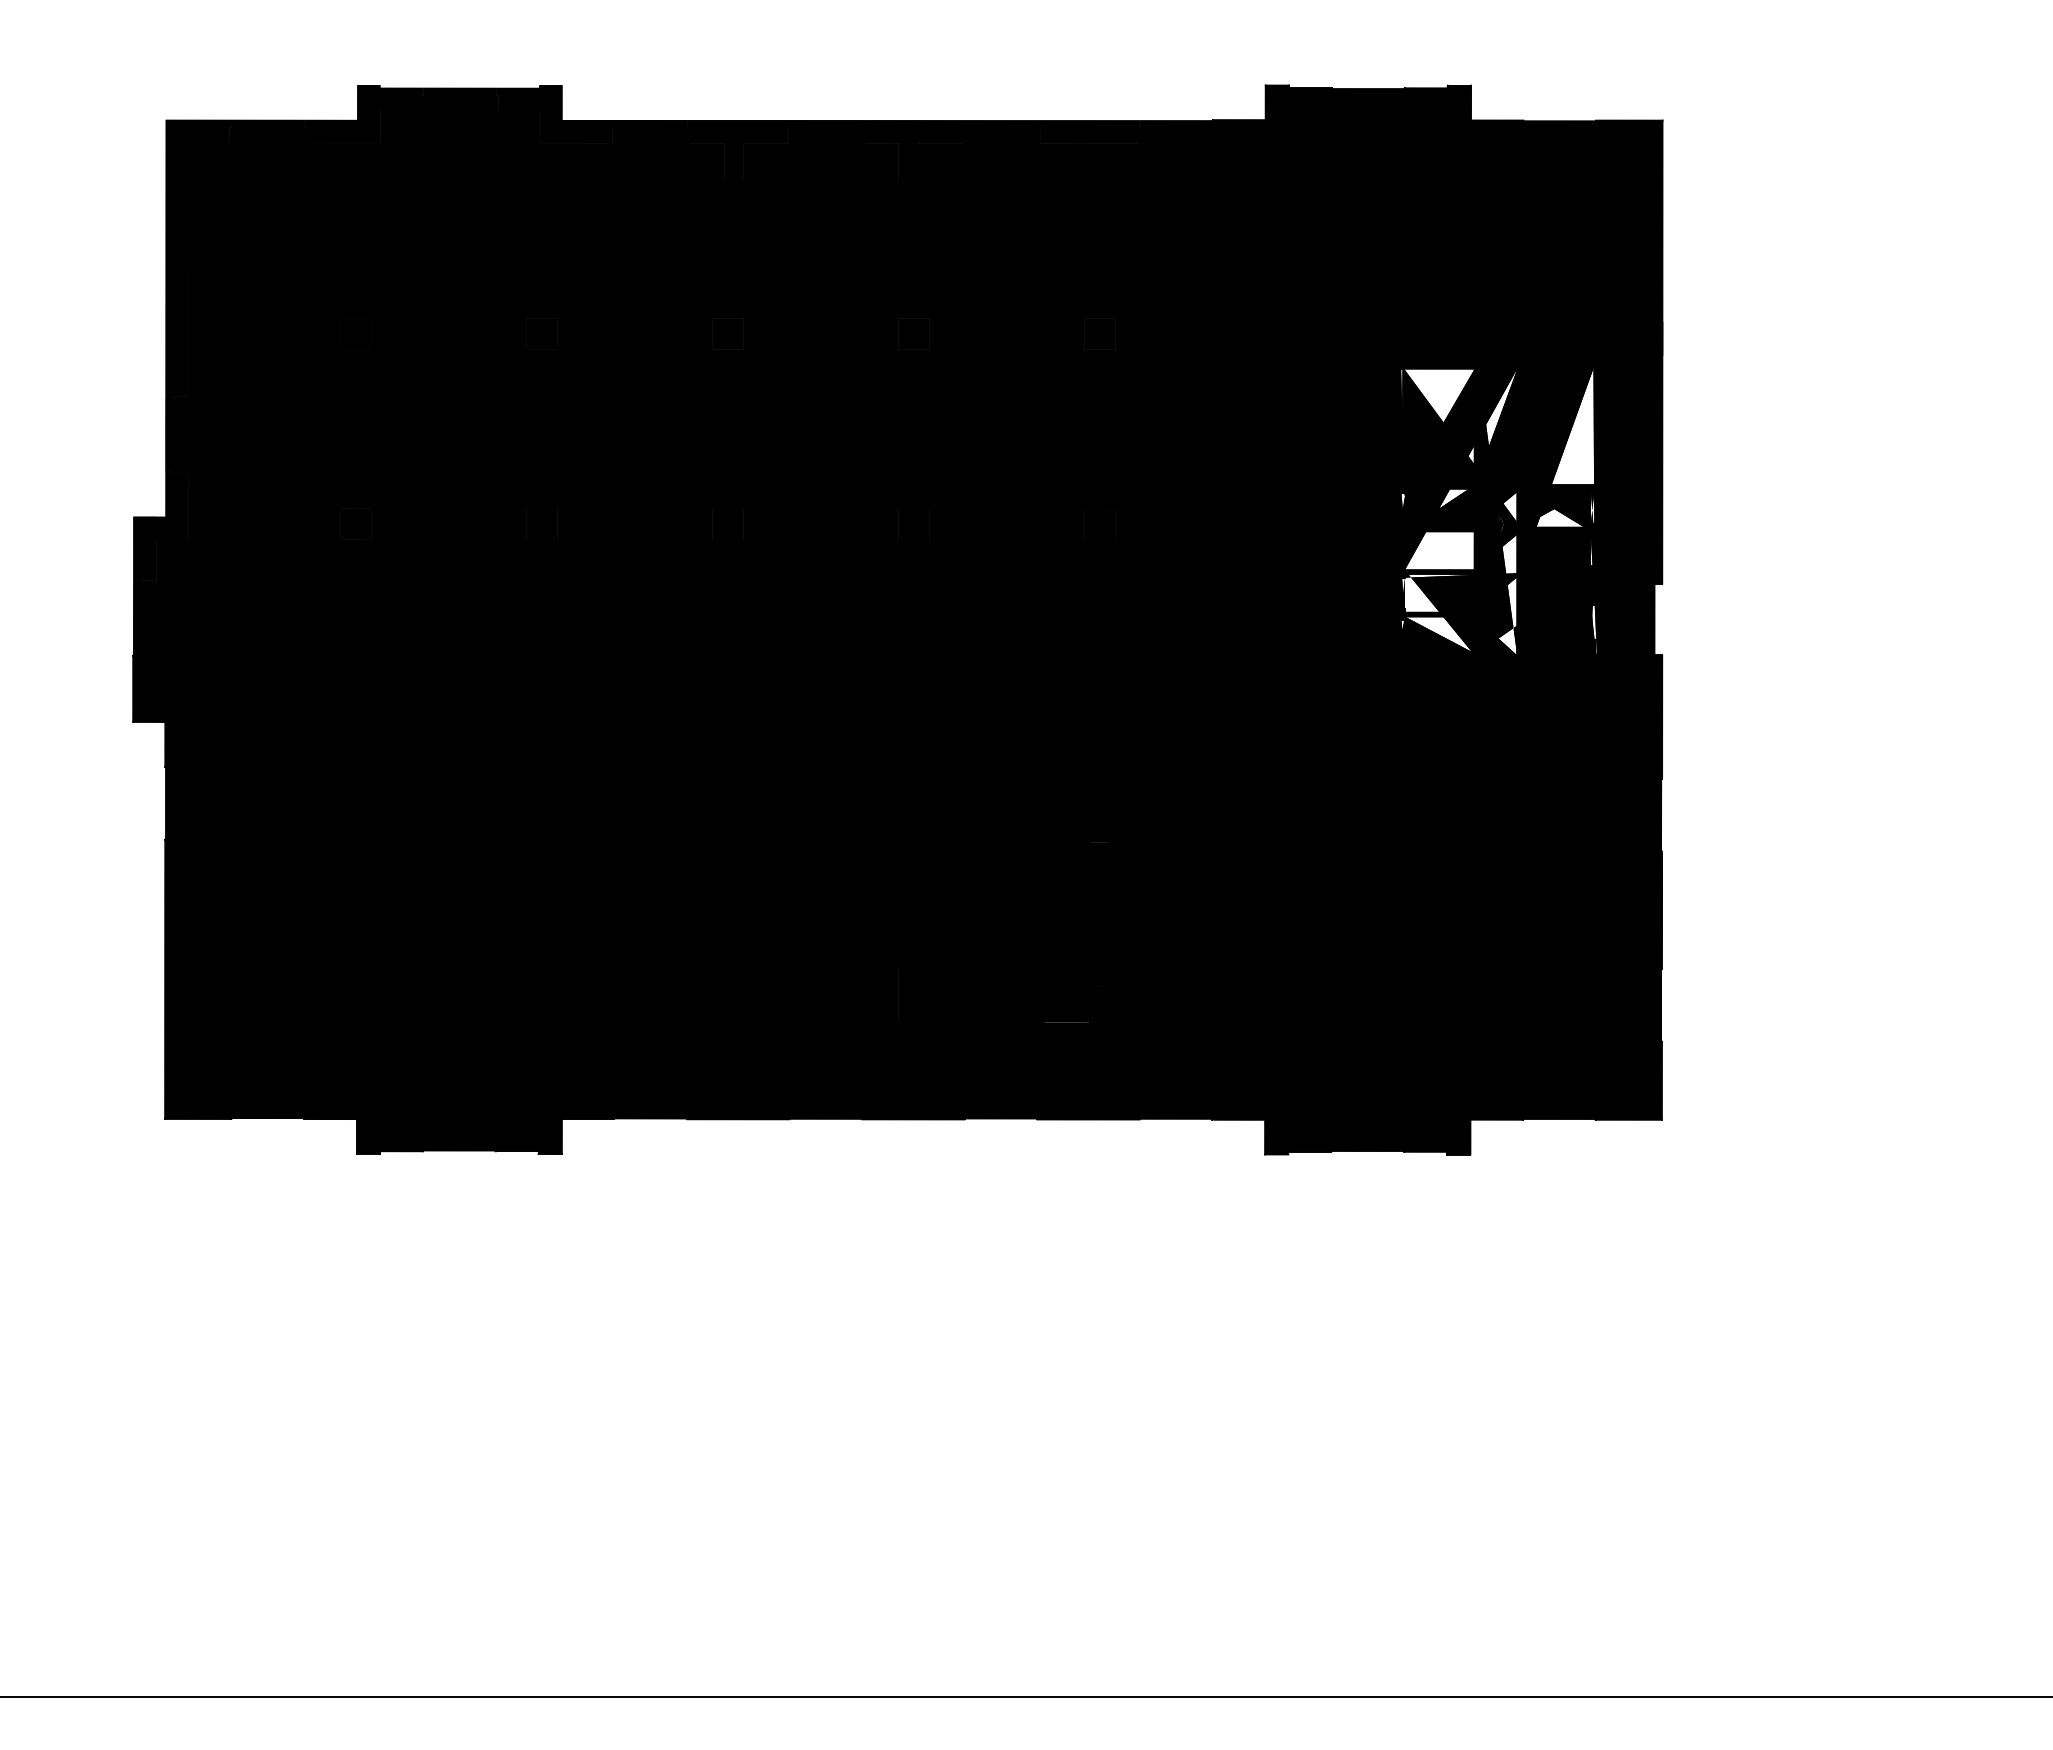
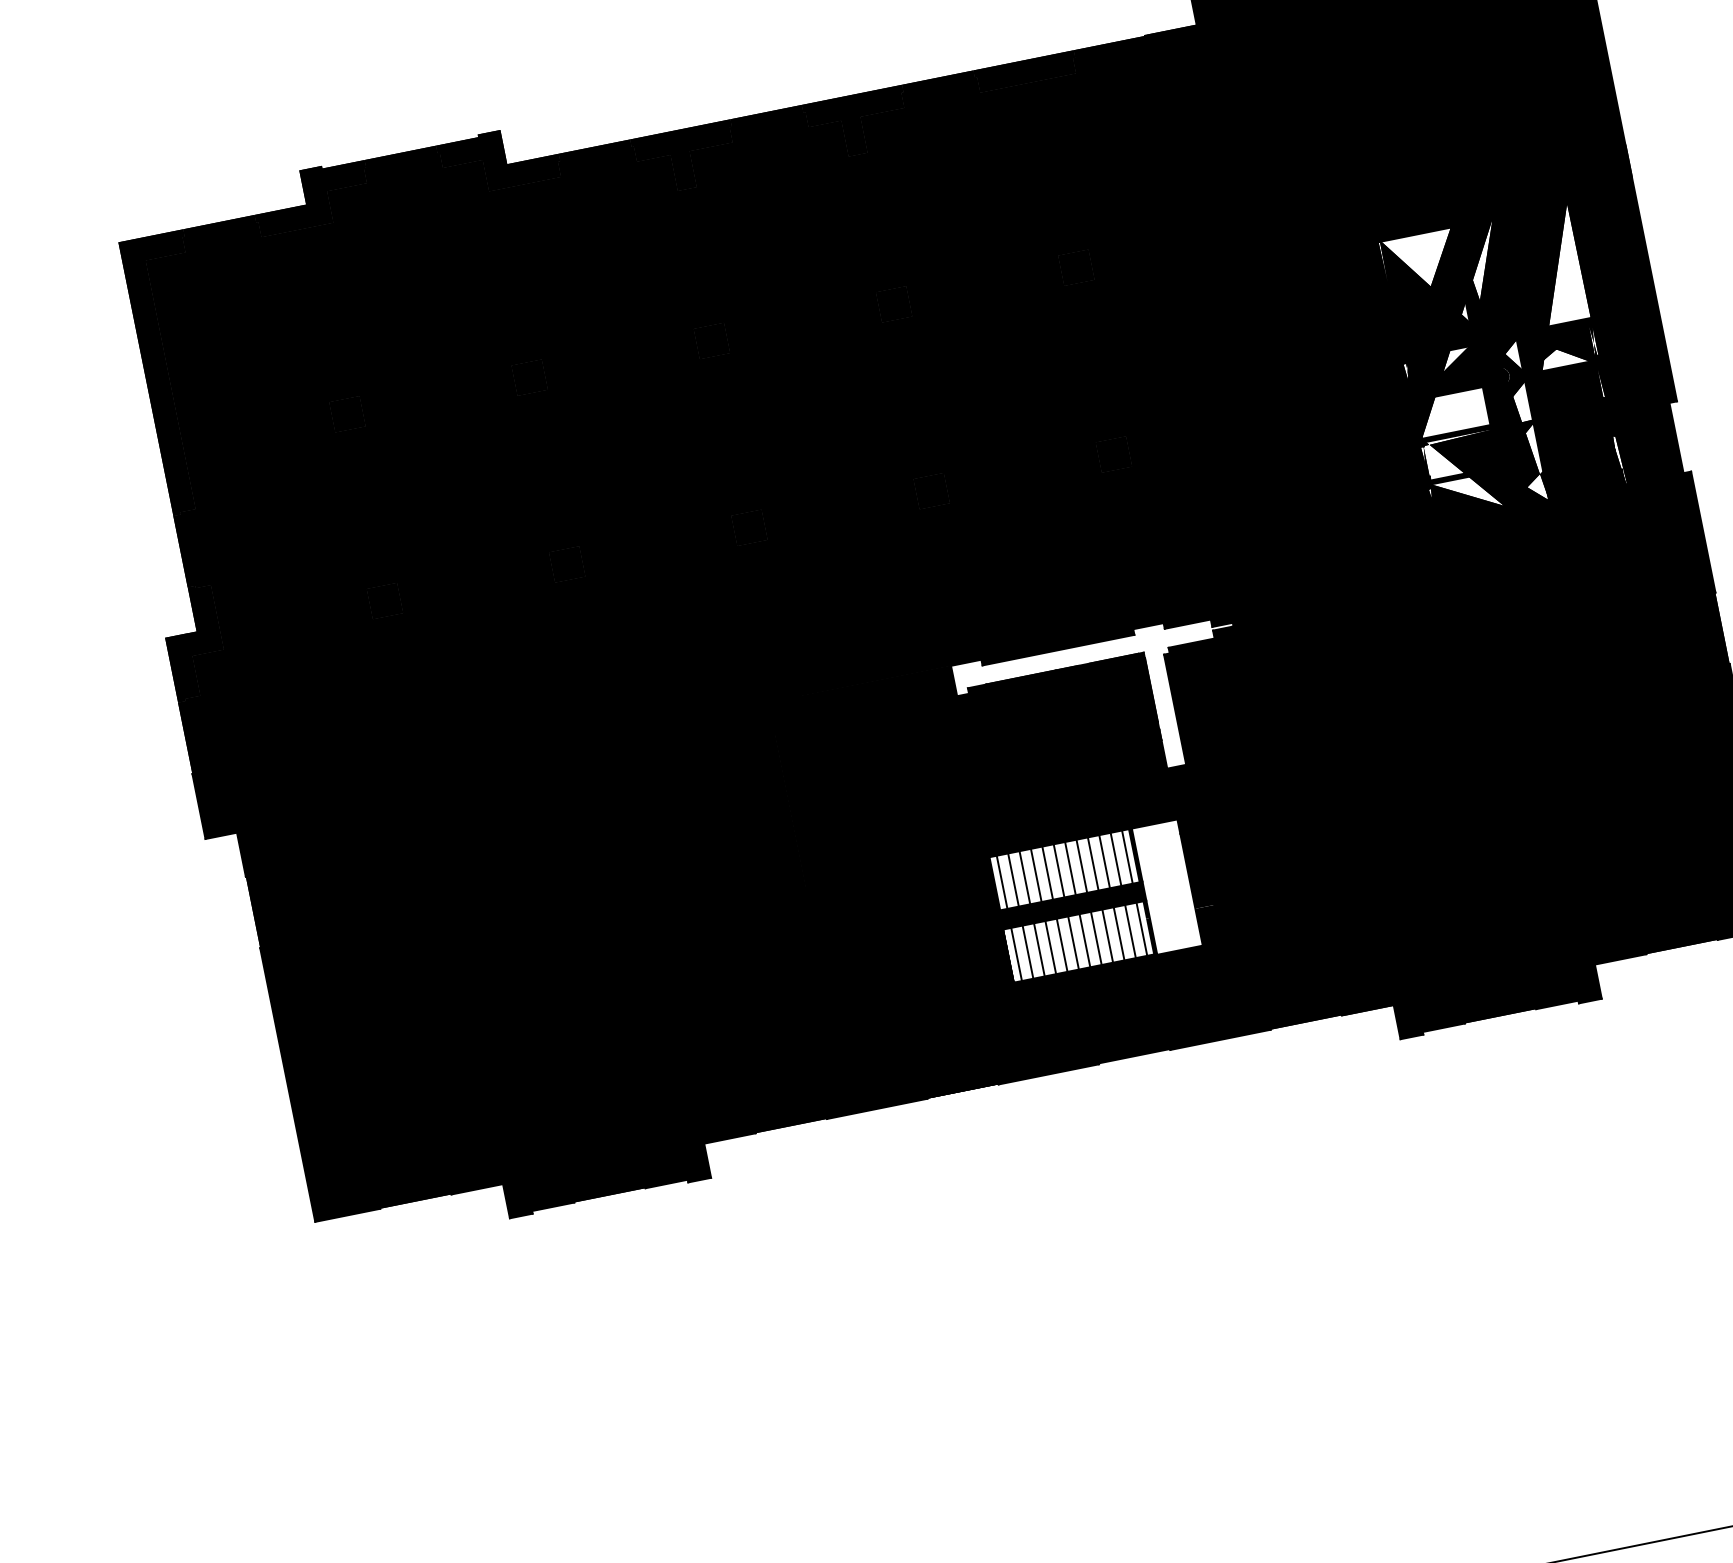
fill: (1040, 770) -> (1104, 707), removed
fill: (993, 958) -> (1095, 900), removed

